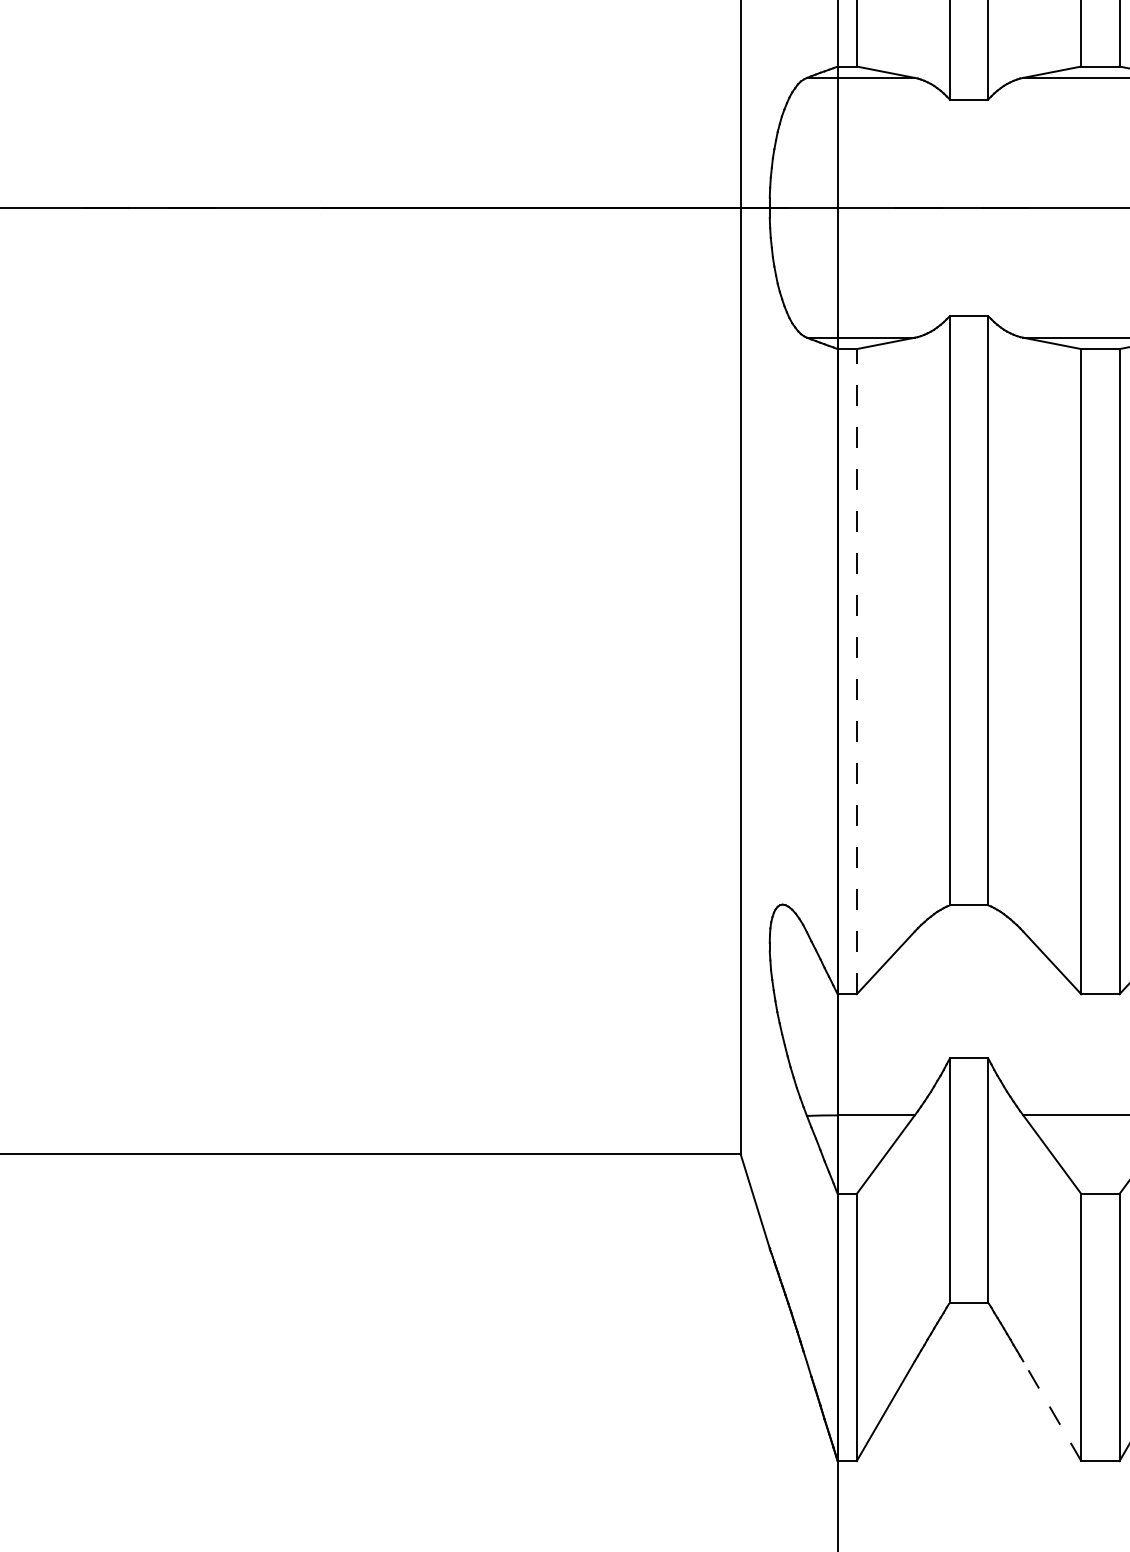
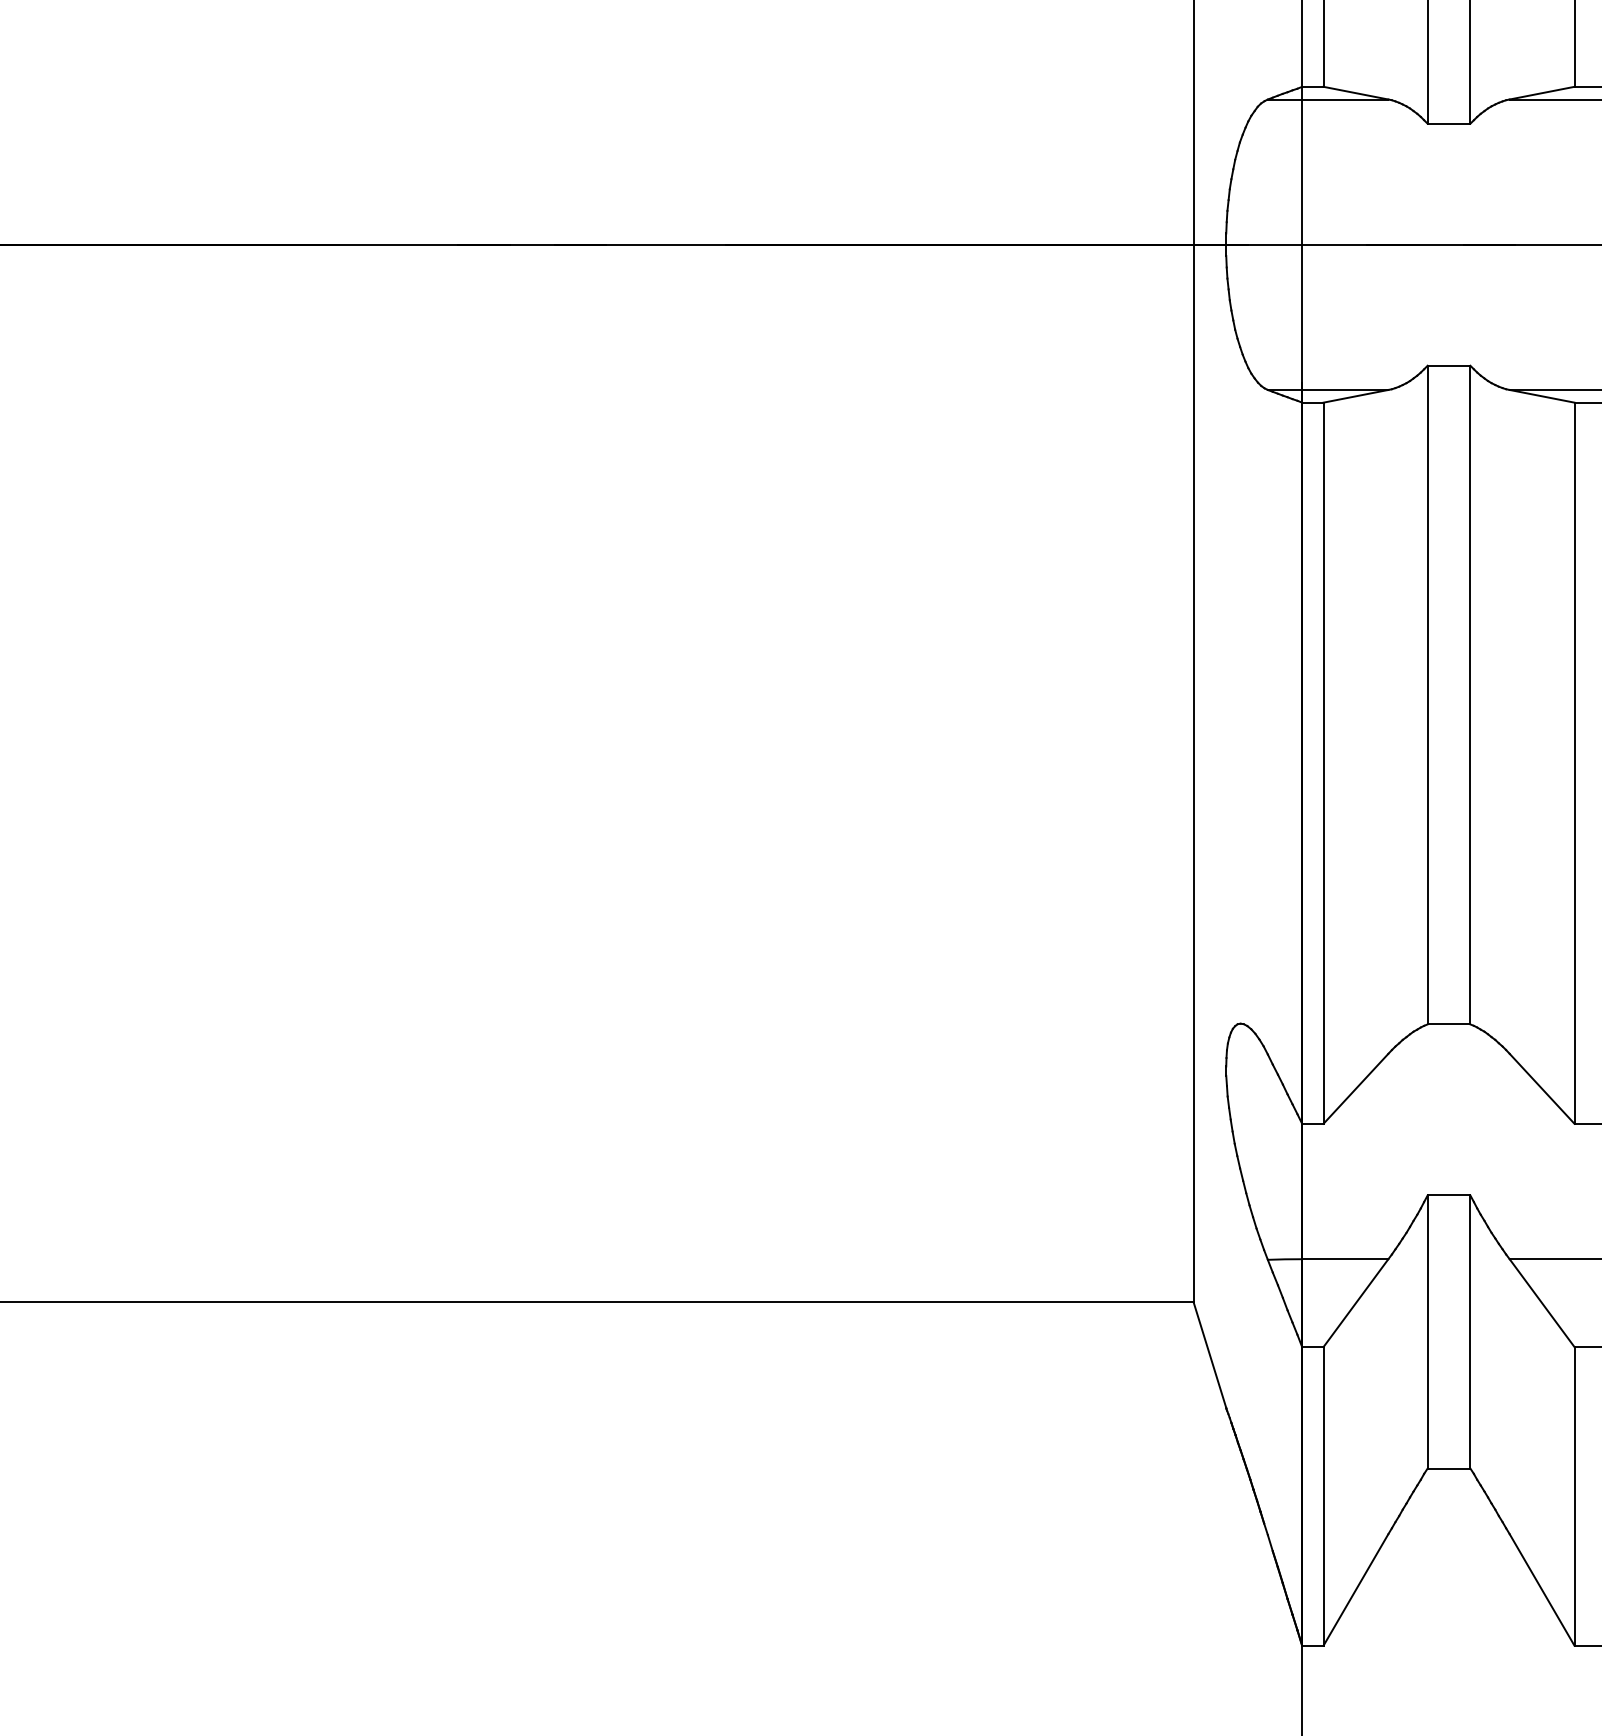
line: (856, 671) -> (1323, 763), dashed -> solid
line: (1052, 1410) -> (1542, 1589), dashed -> solid

